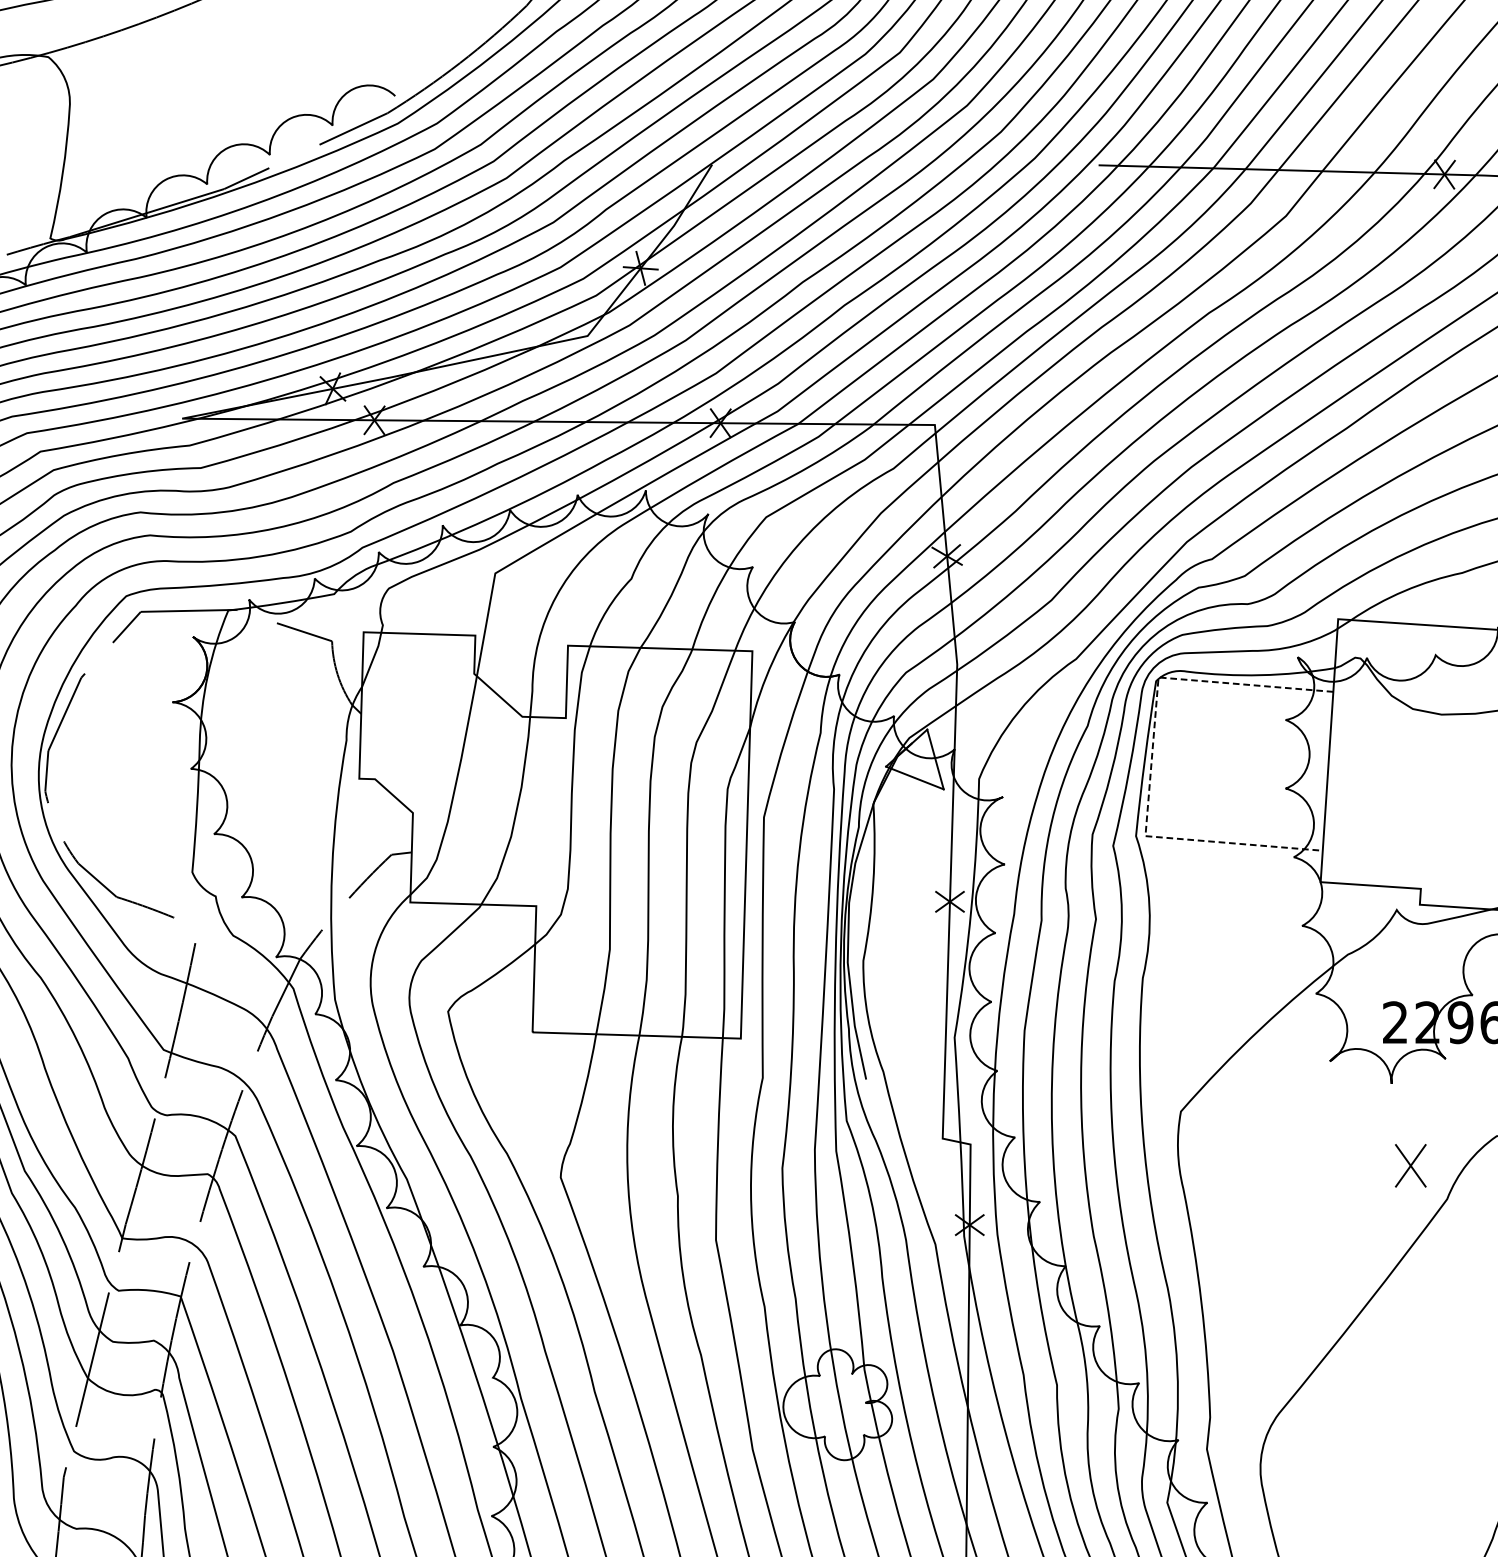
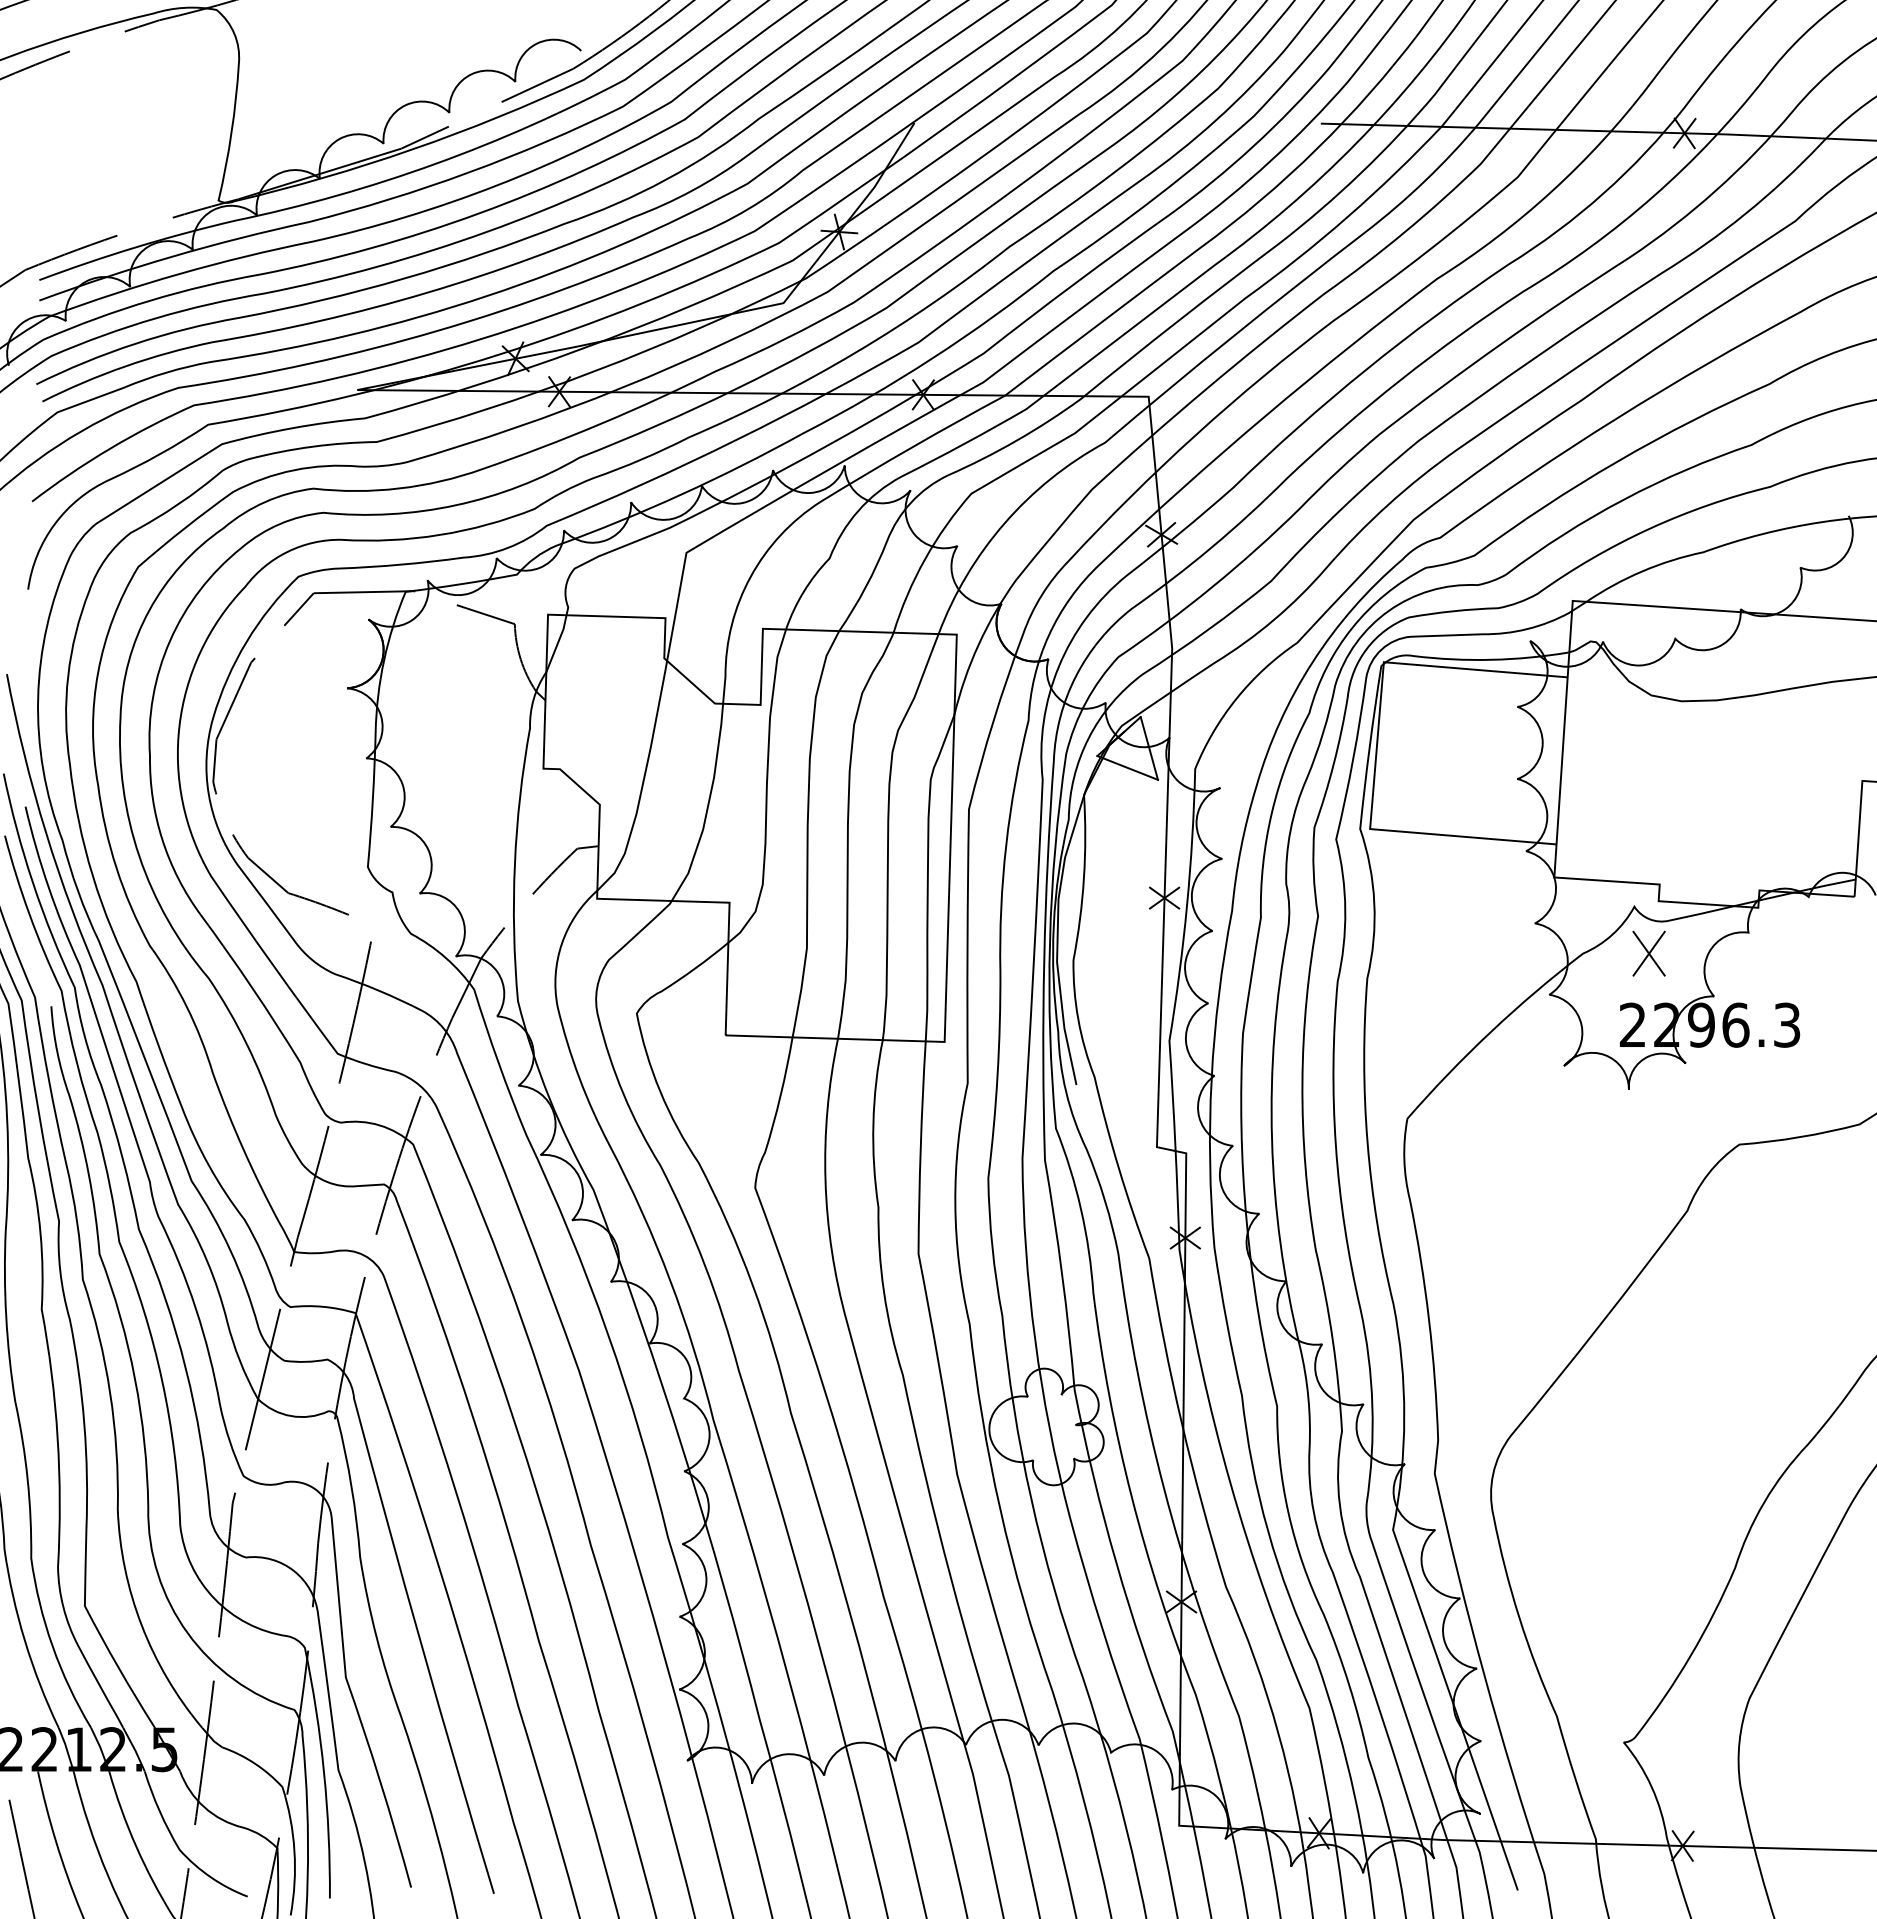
line: (1151, 758) -> (1376, 747), dashed -> solid
part: (1410, 1165) -> (1648, 953), moved

